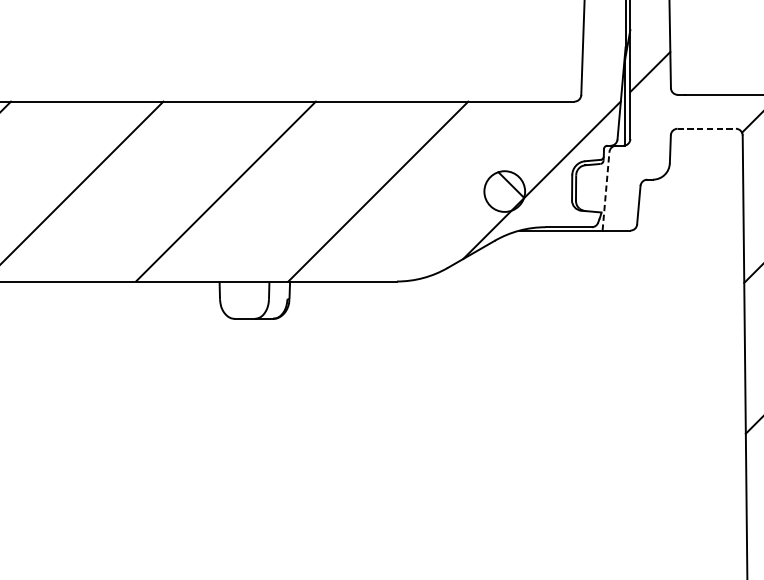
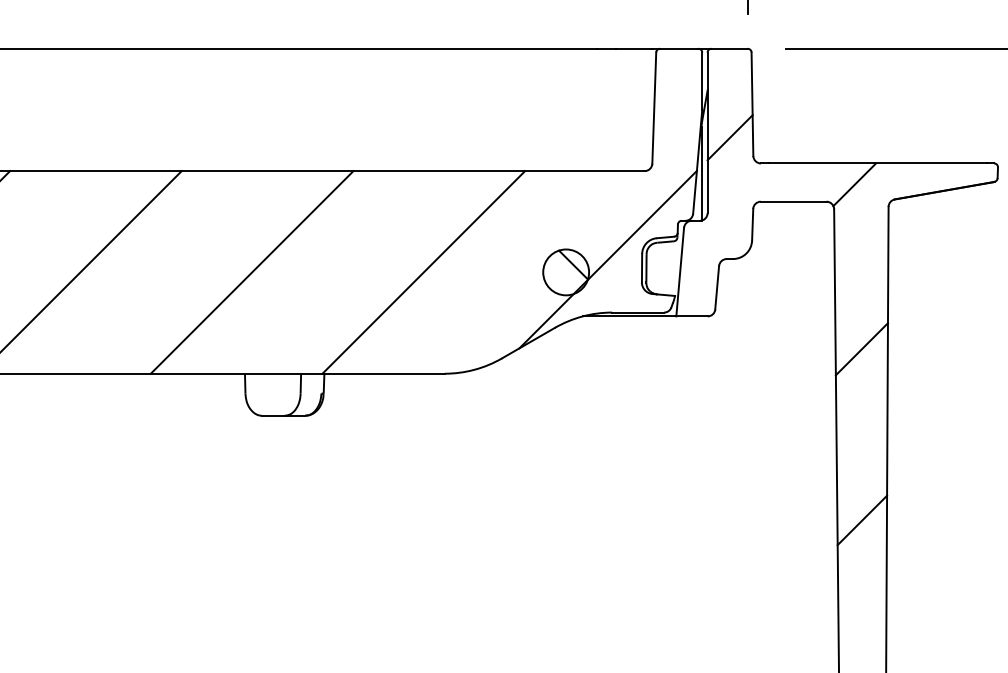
line: (706, 128) -> (793, 201), dashed -> solid
line: (606, 190) -> (680, 271), dashed -> solid

